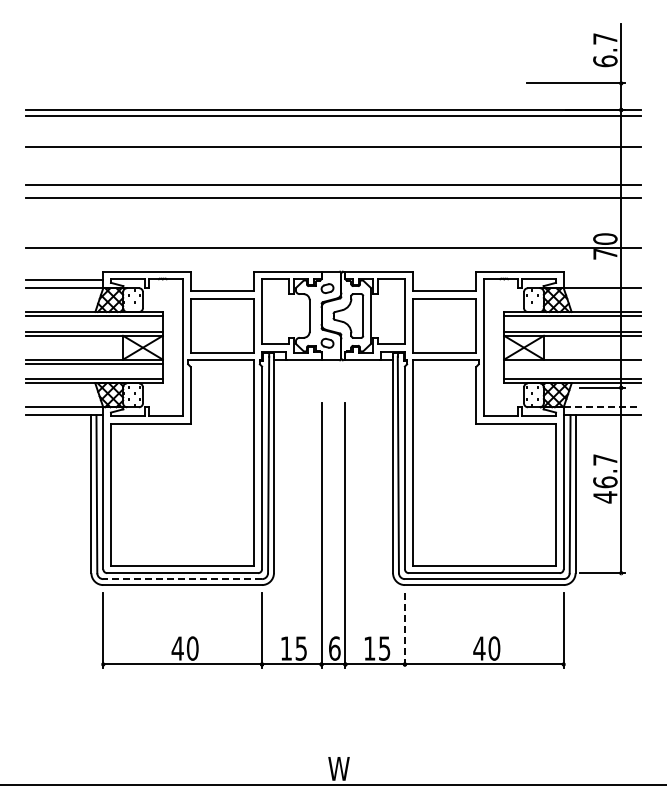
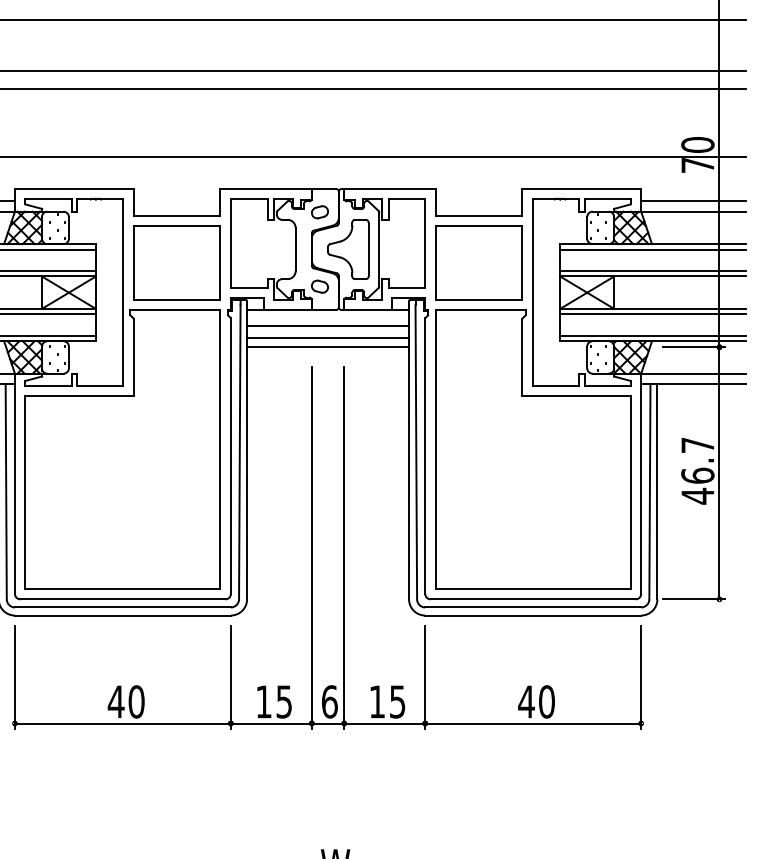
line: (602, 280) -> (693, 201), added
line: (572, 363) -> (653, 314), added
line: (333, 372) -> (328, 326), added
line: (333, 381) -> (328, 338), added
line: (333, 387) -> (328, 346), added
line: (602, 407) -> (693, 373), dashed -> solid
line: (182, 579) -> (122, 607), dashed -> solid
line: (404, 630) -> (424, 677), dashed -> solid

